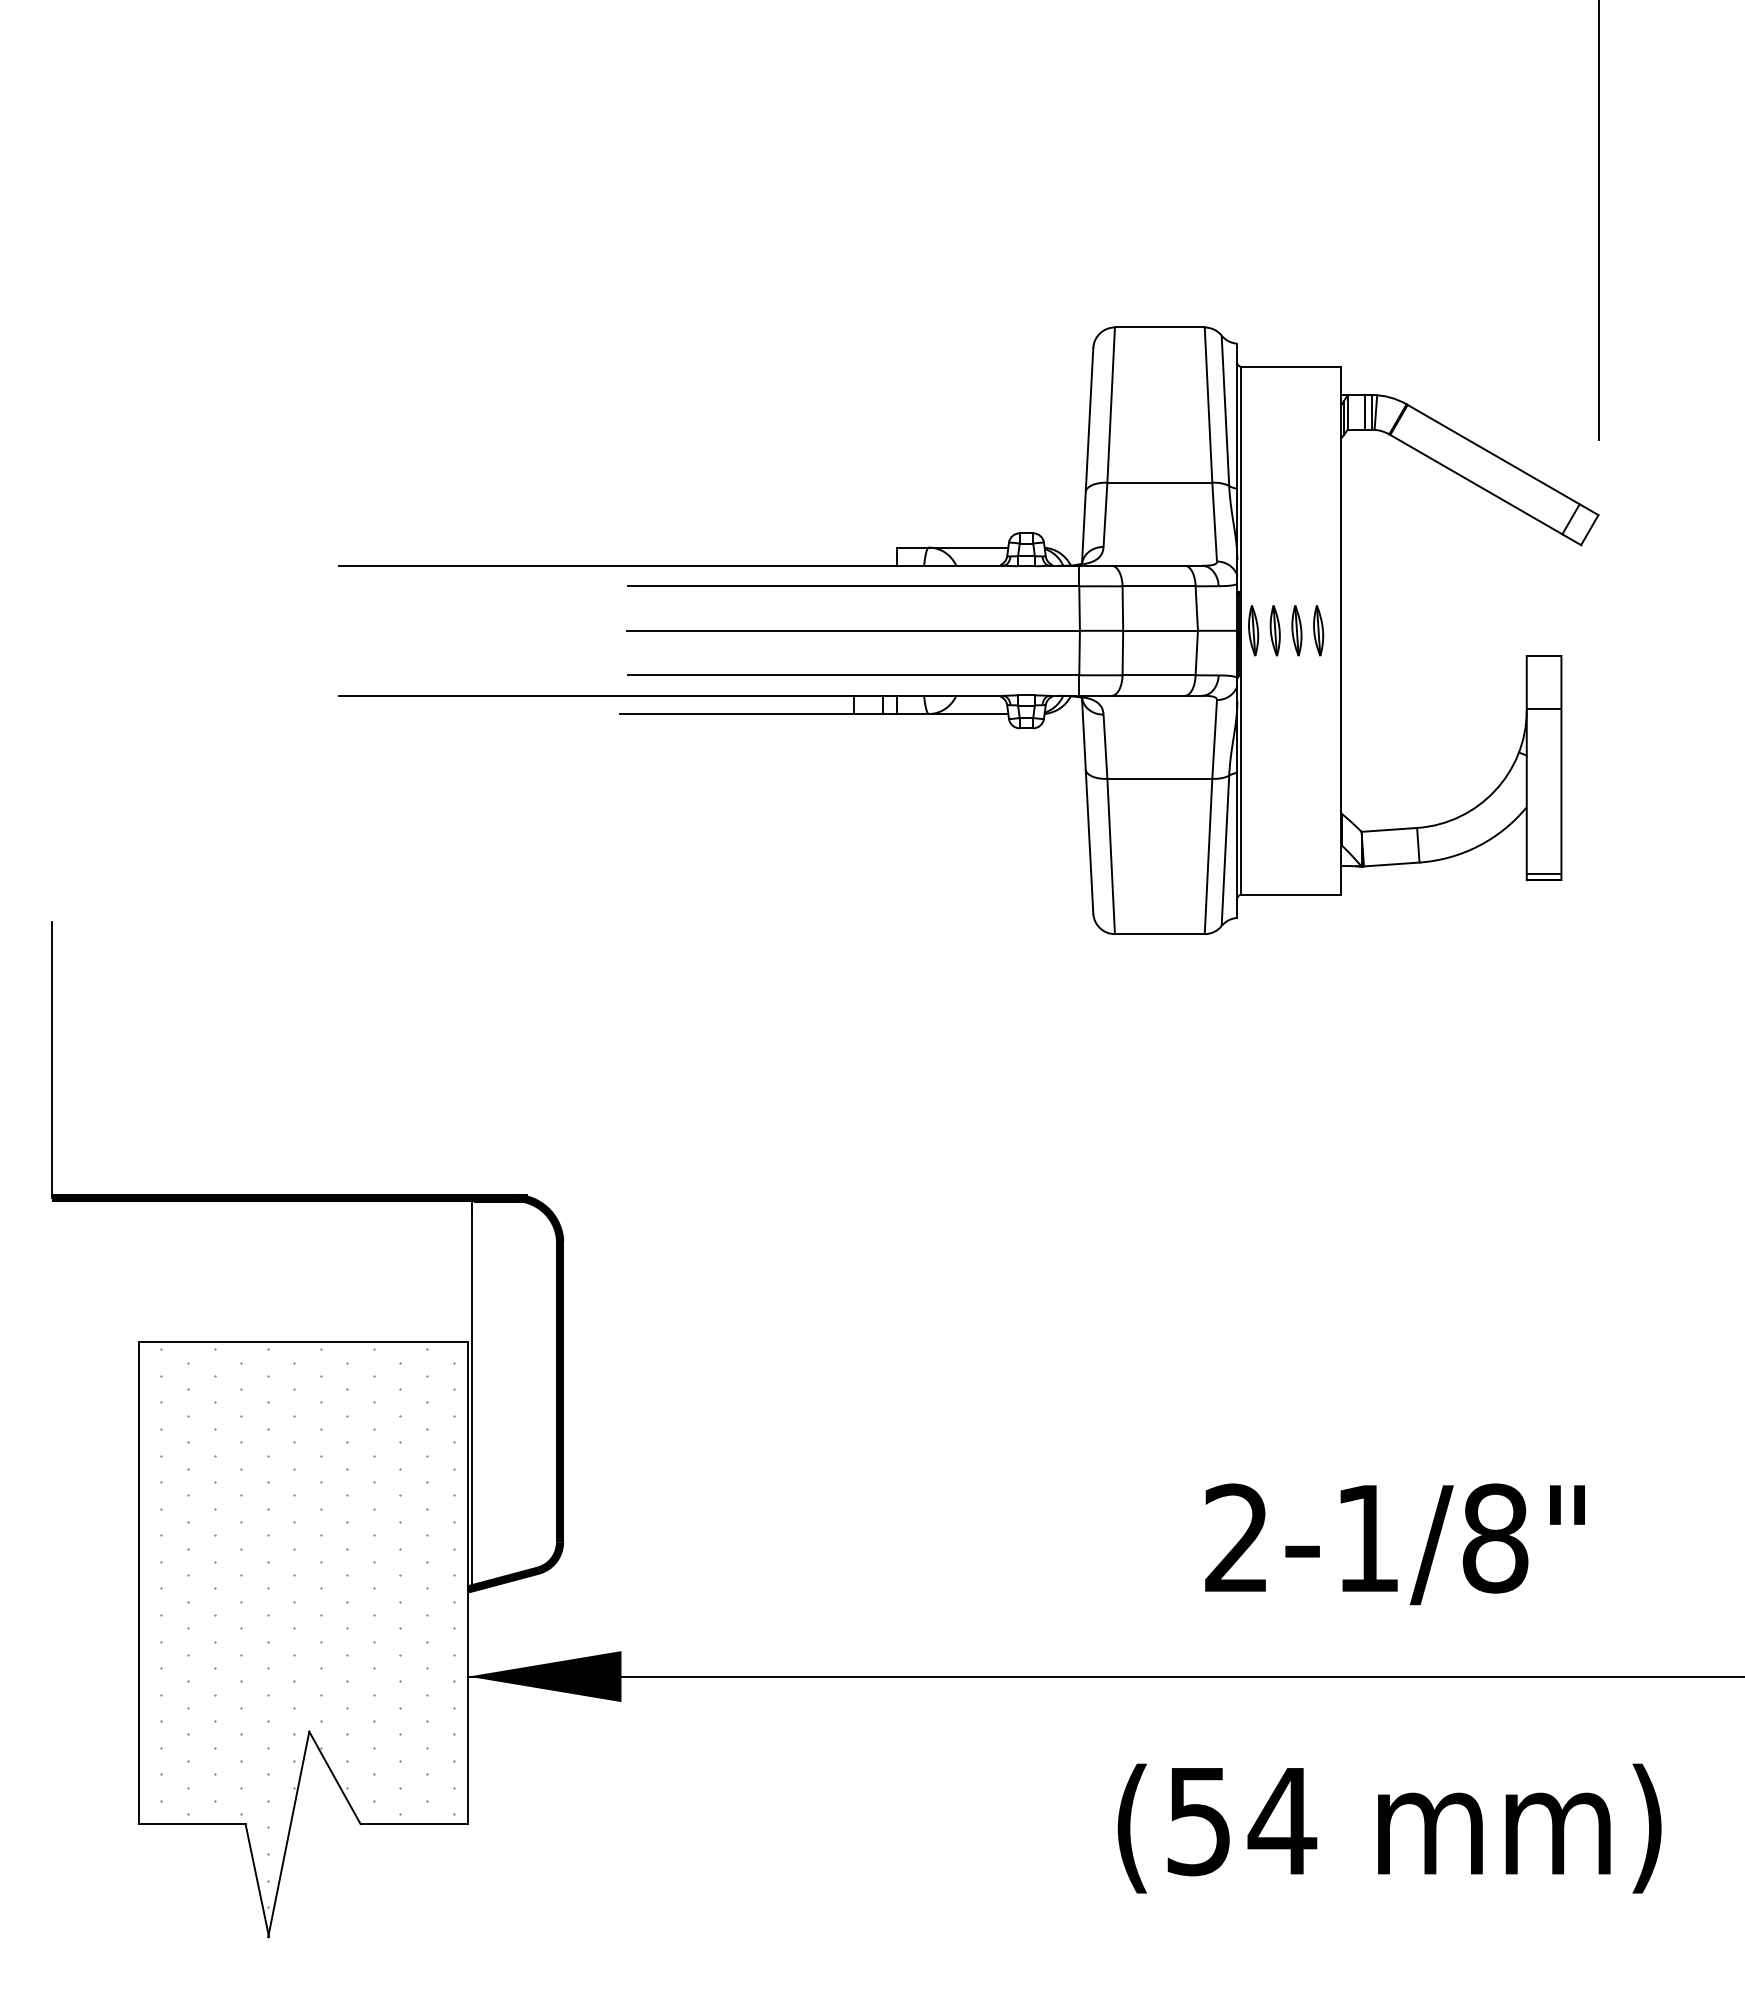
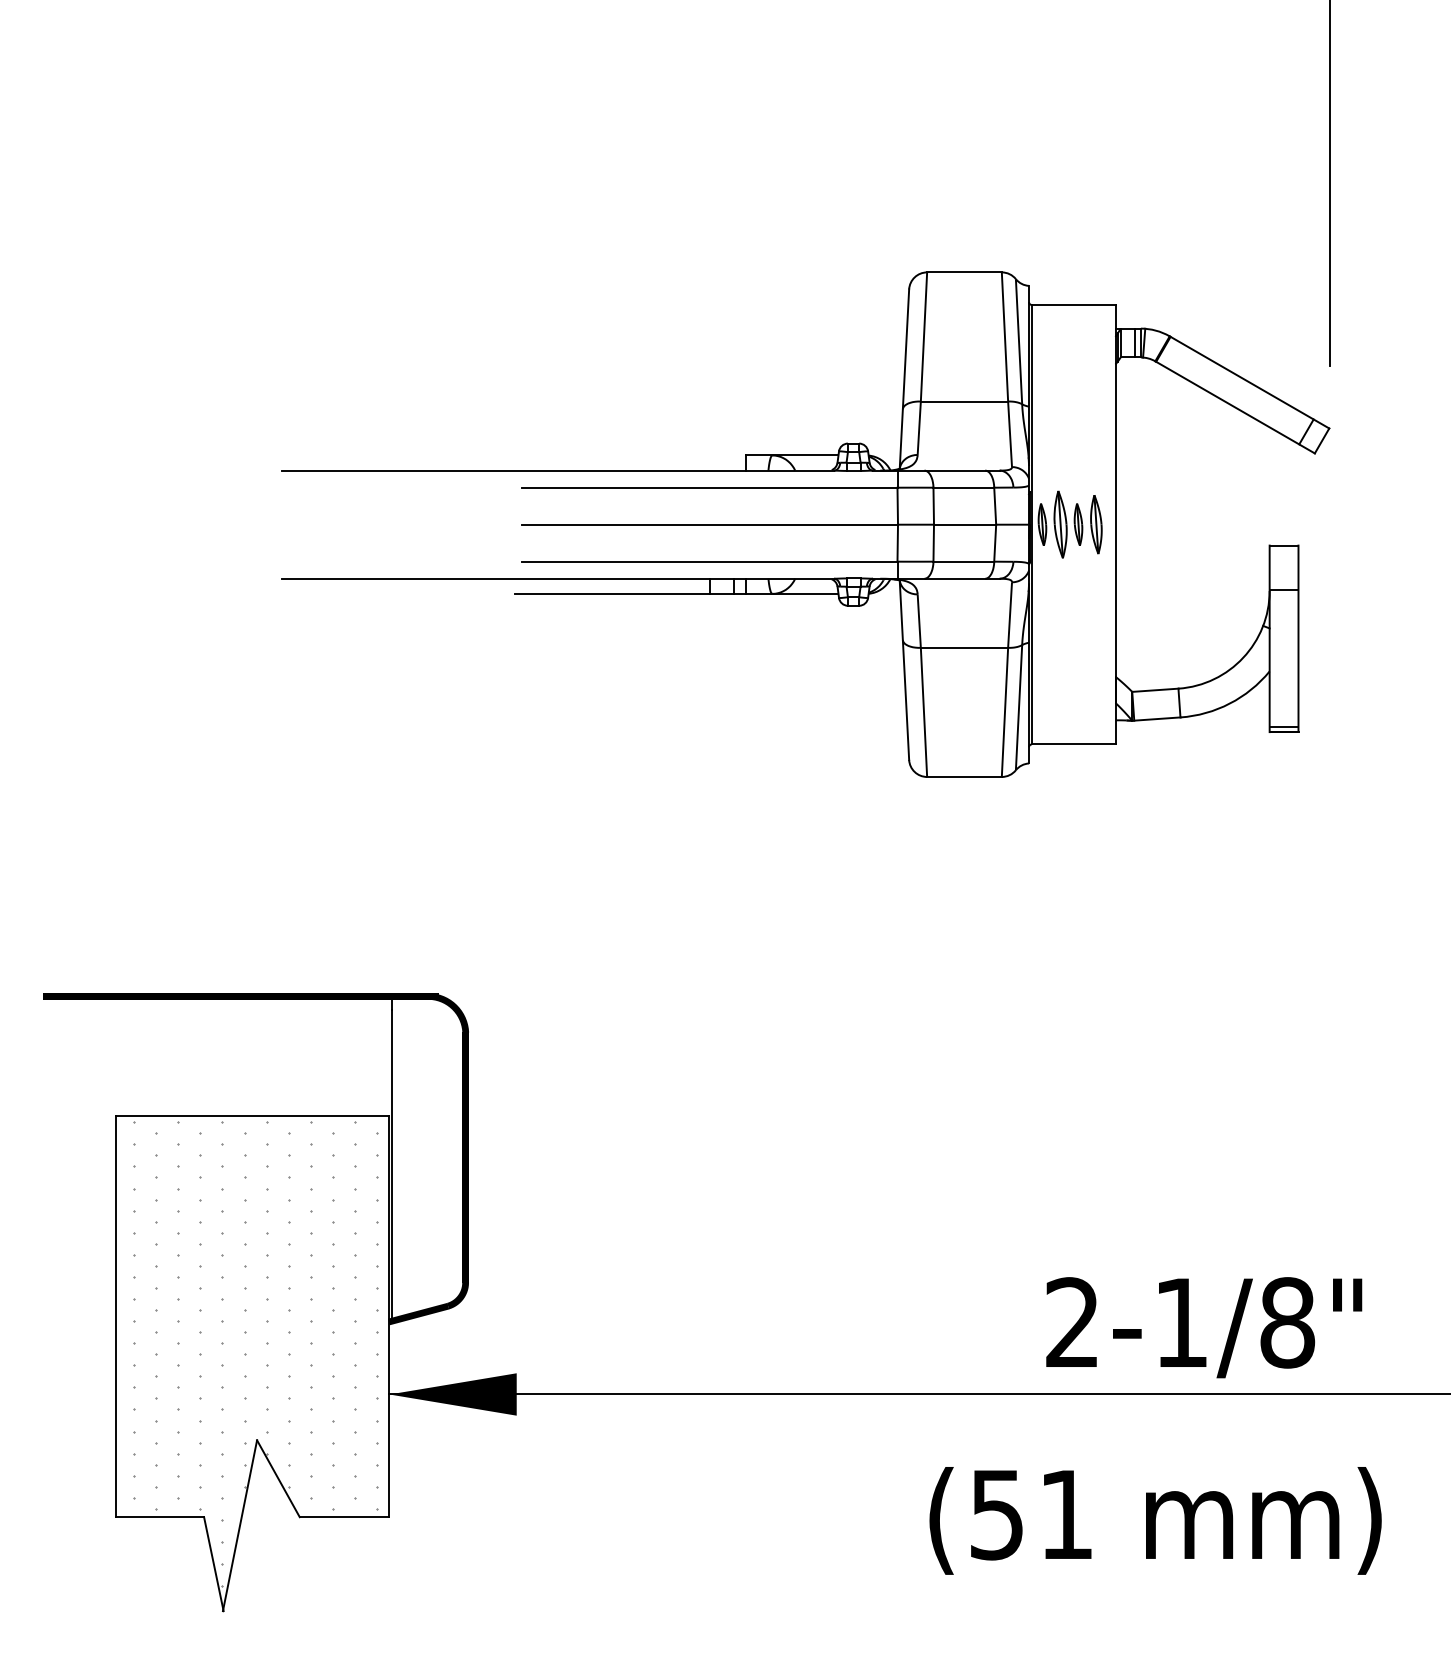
part: (1274, 630) -> (1059, 524), size x1.6
part: (1318, 630) -> (1096, 524), size x1.4
line: (52, 1059) -> (43, 881), removed
text: (1394, 1544) -> (1203, 1327), moved
text: (1282, 1821) -> (1066, 1514), (54 -> (51

